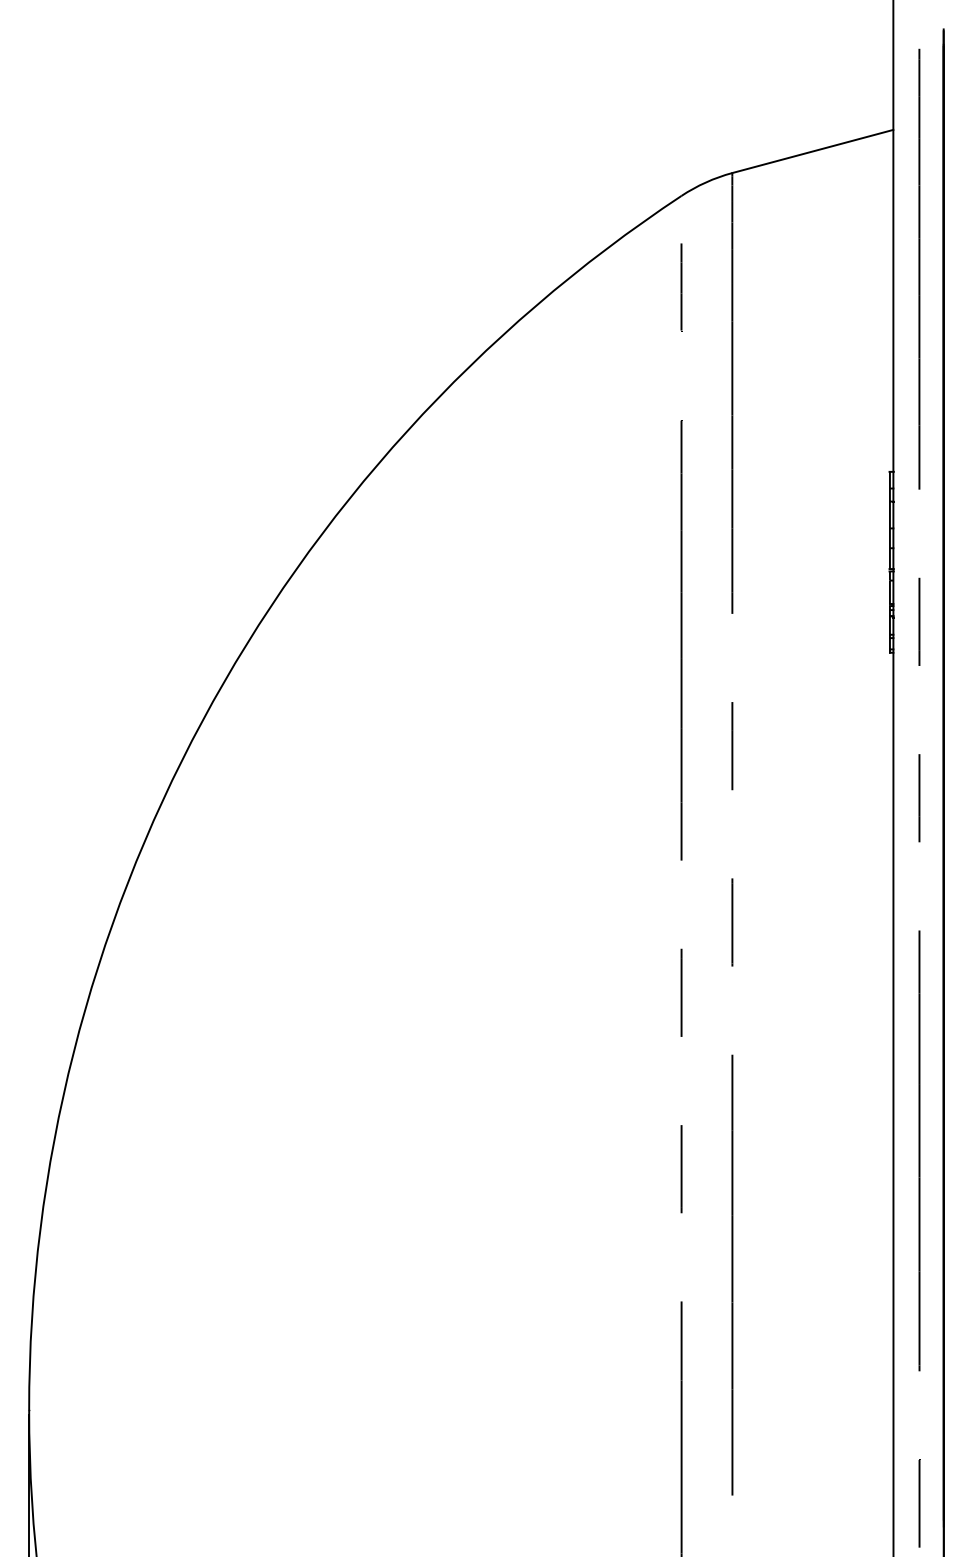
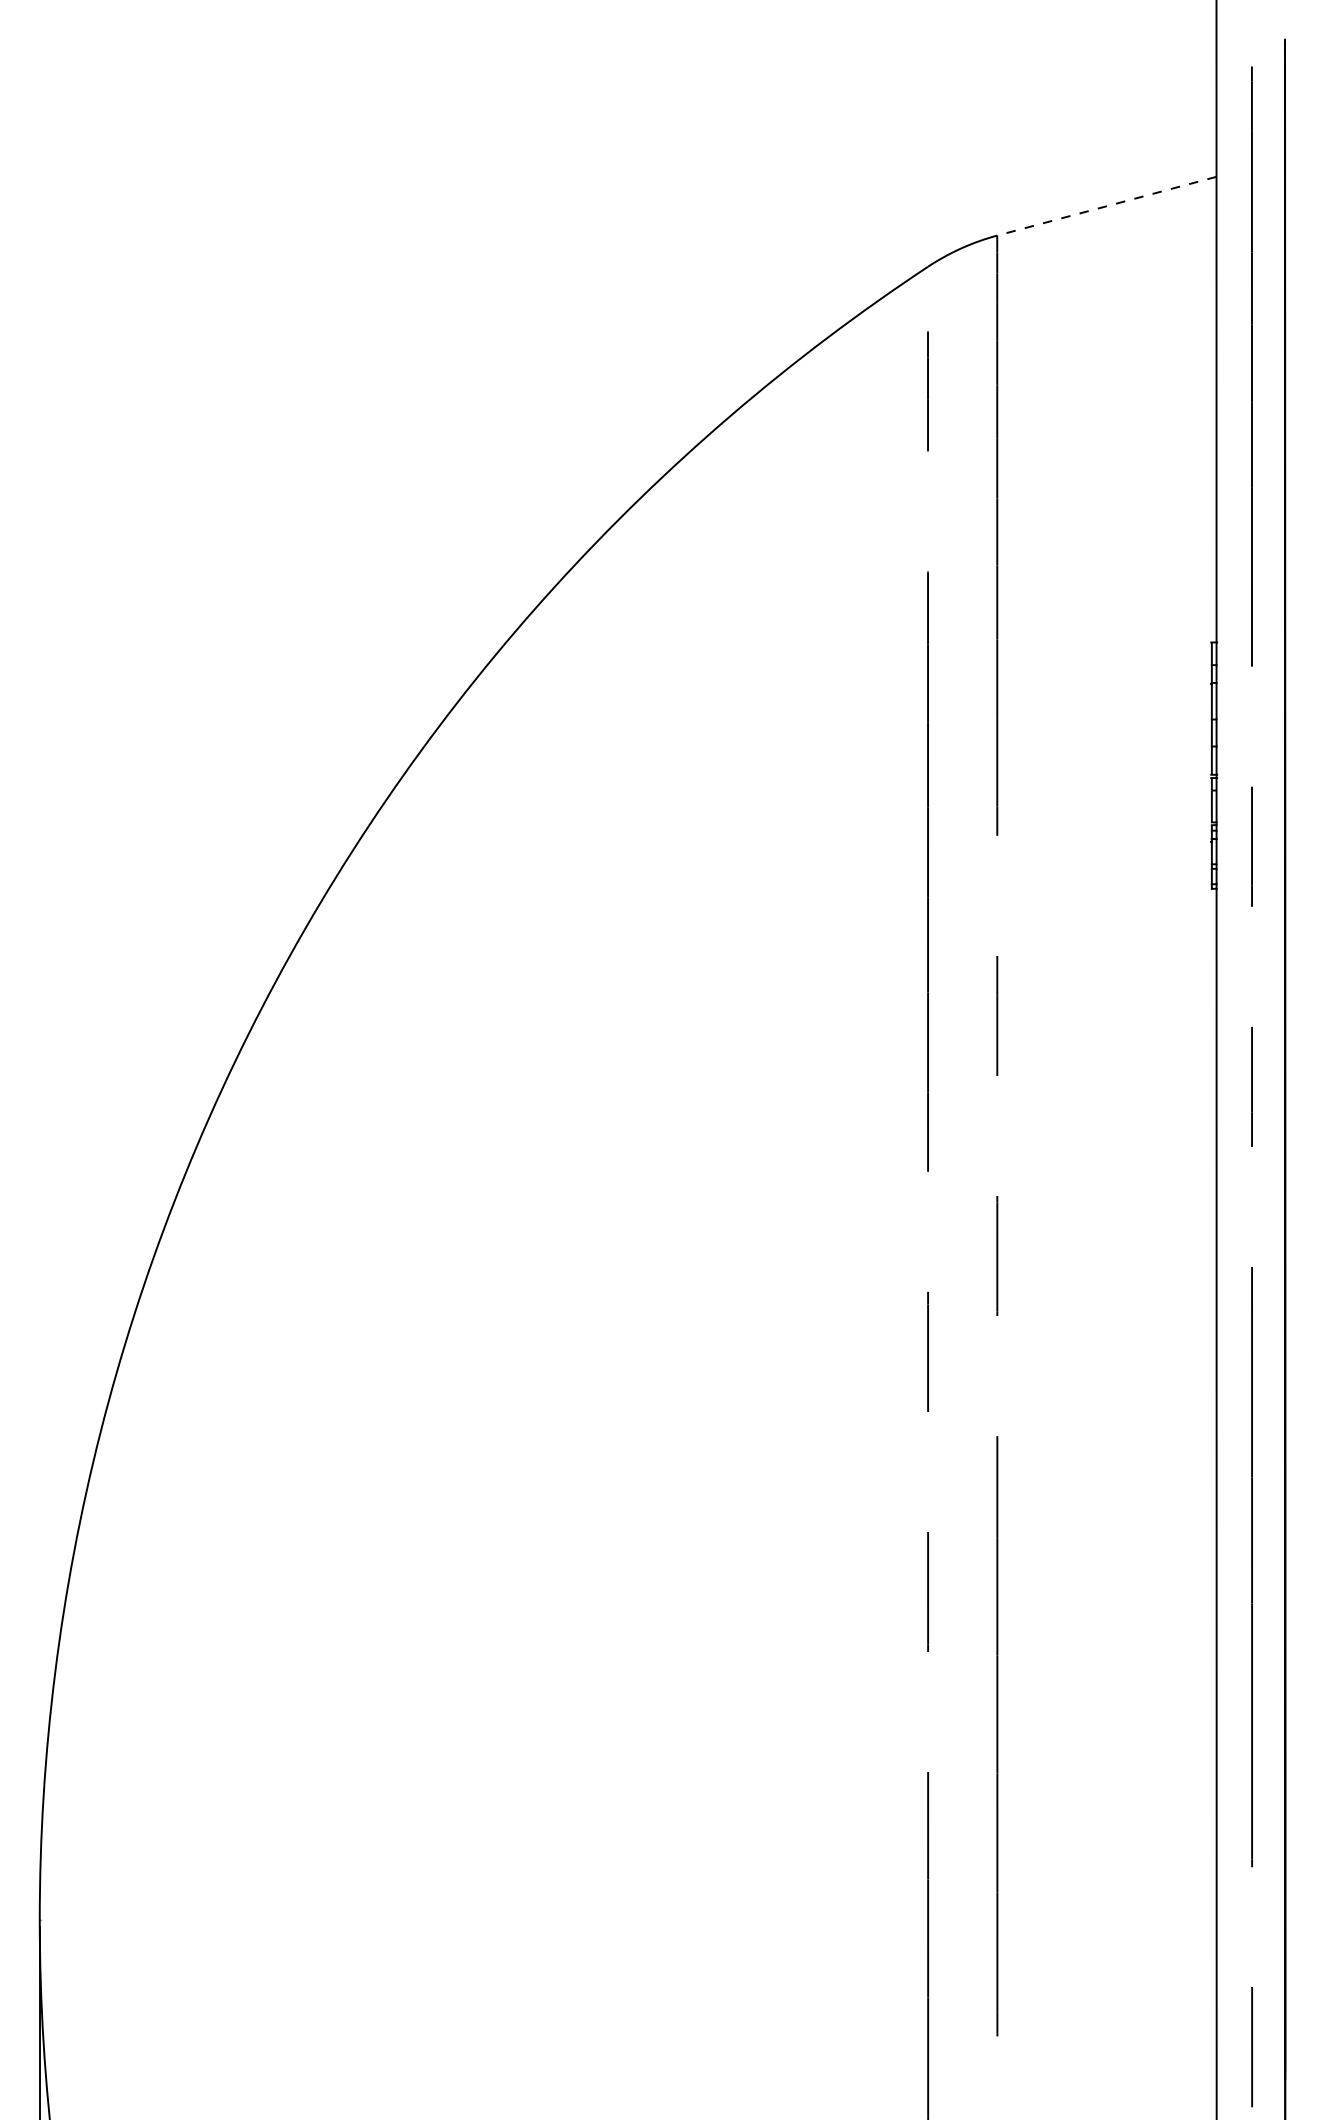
line: (812, 151) -> (1106, 206), solid -> dashed

